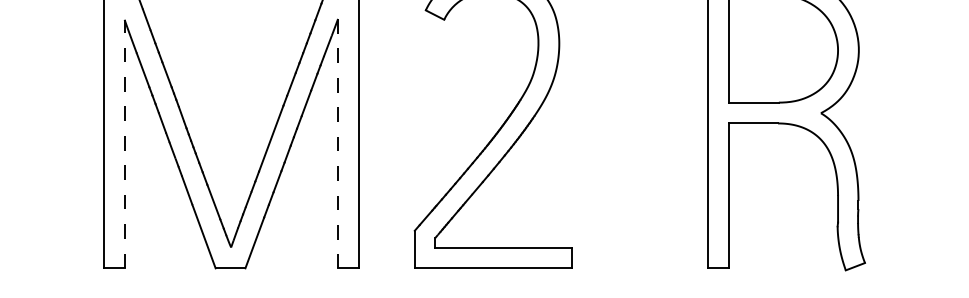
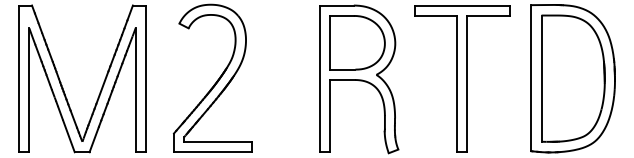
line: (124, 144) -> (29, 90), dashed -> solid
line: (337, 144) -> (135, 90), dashed -> solid

